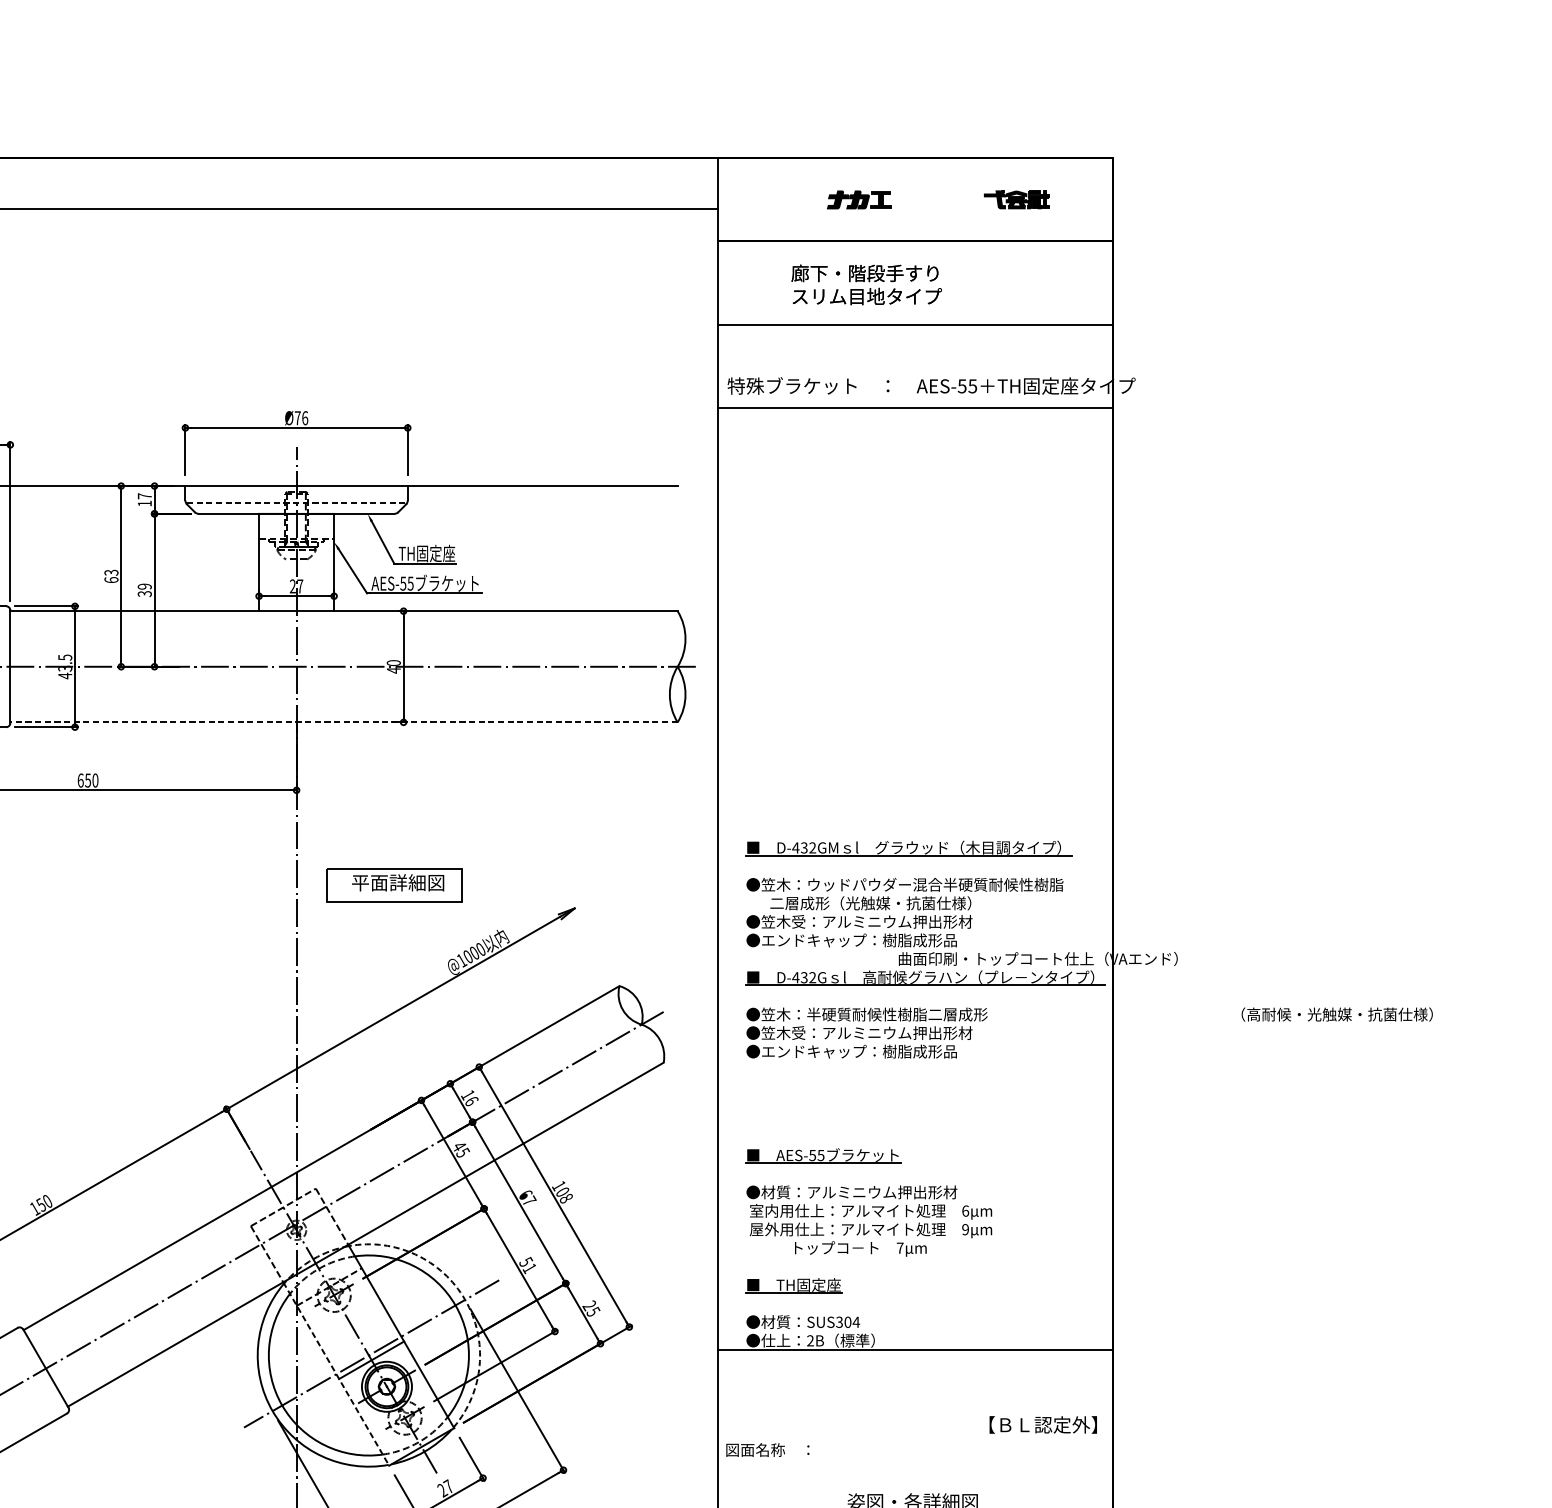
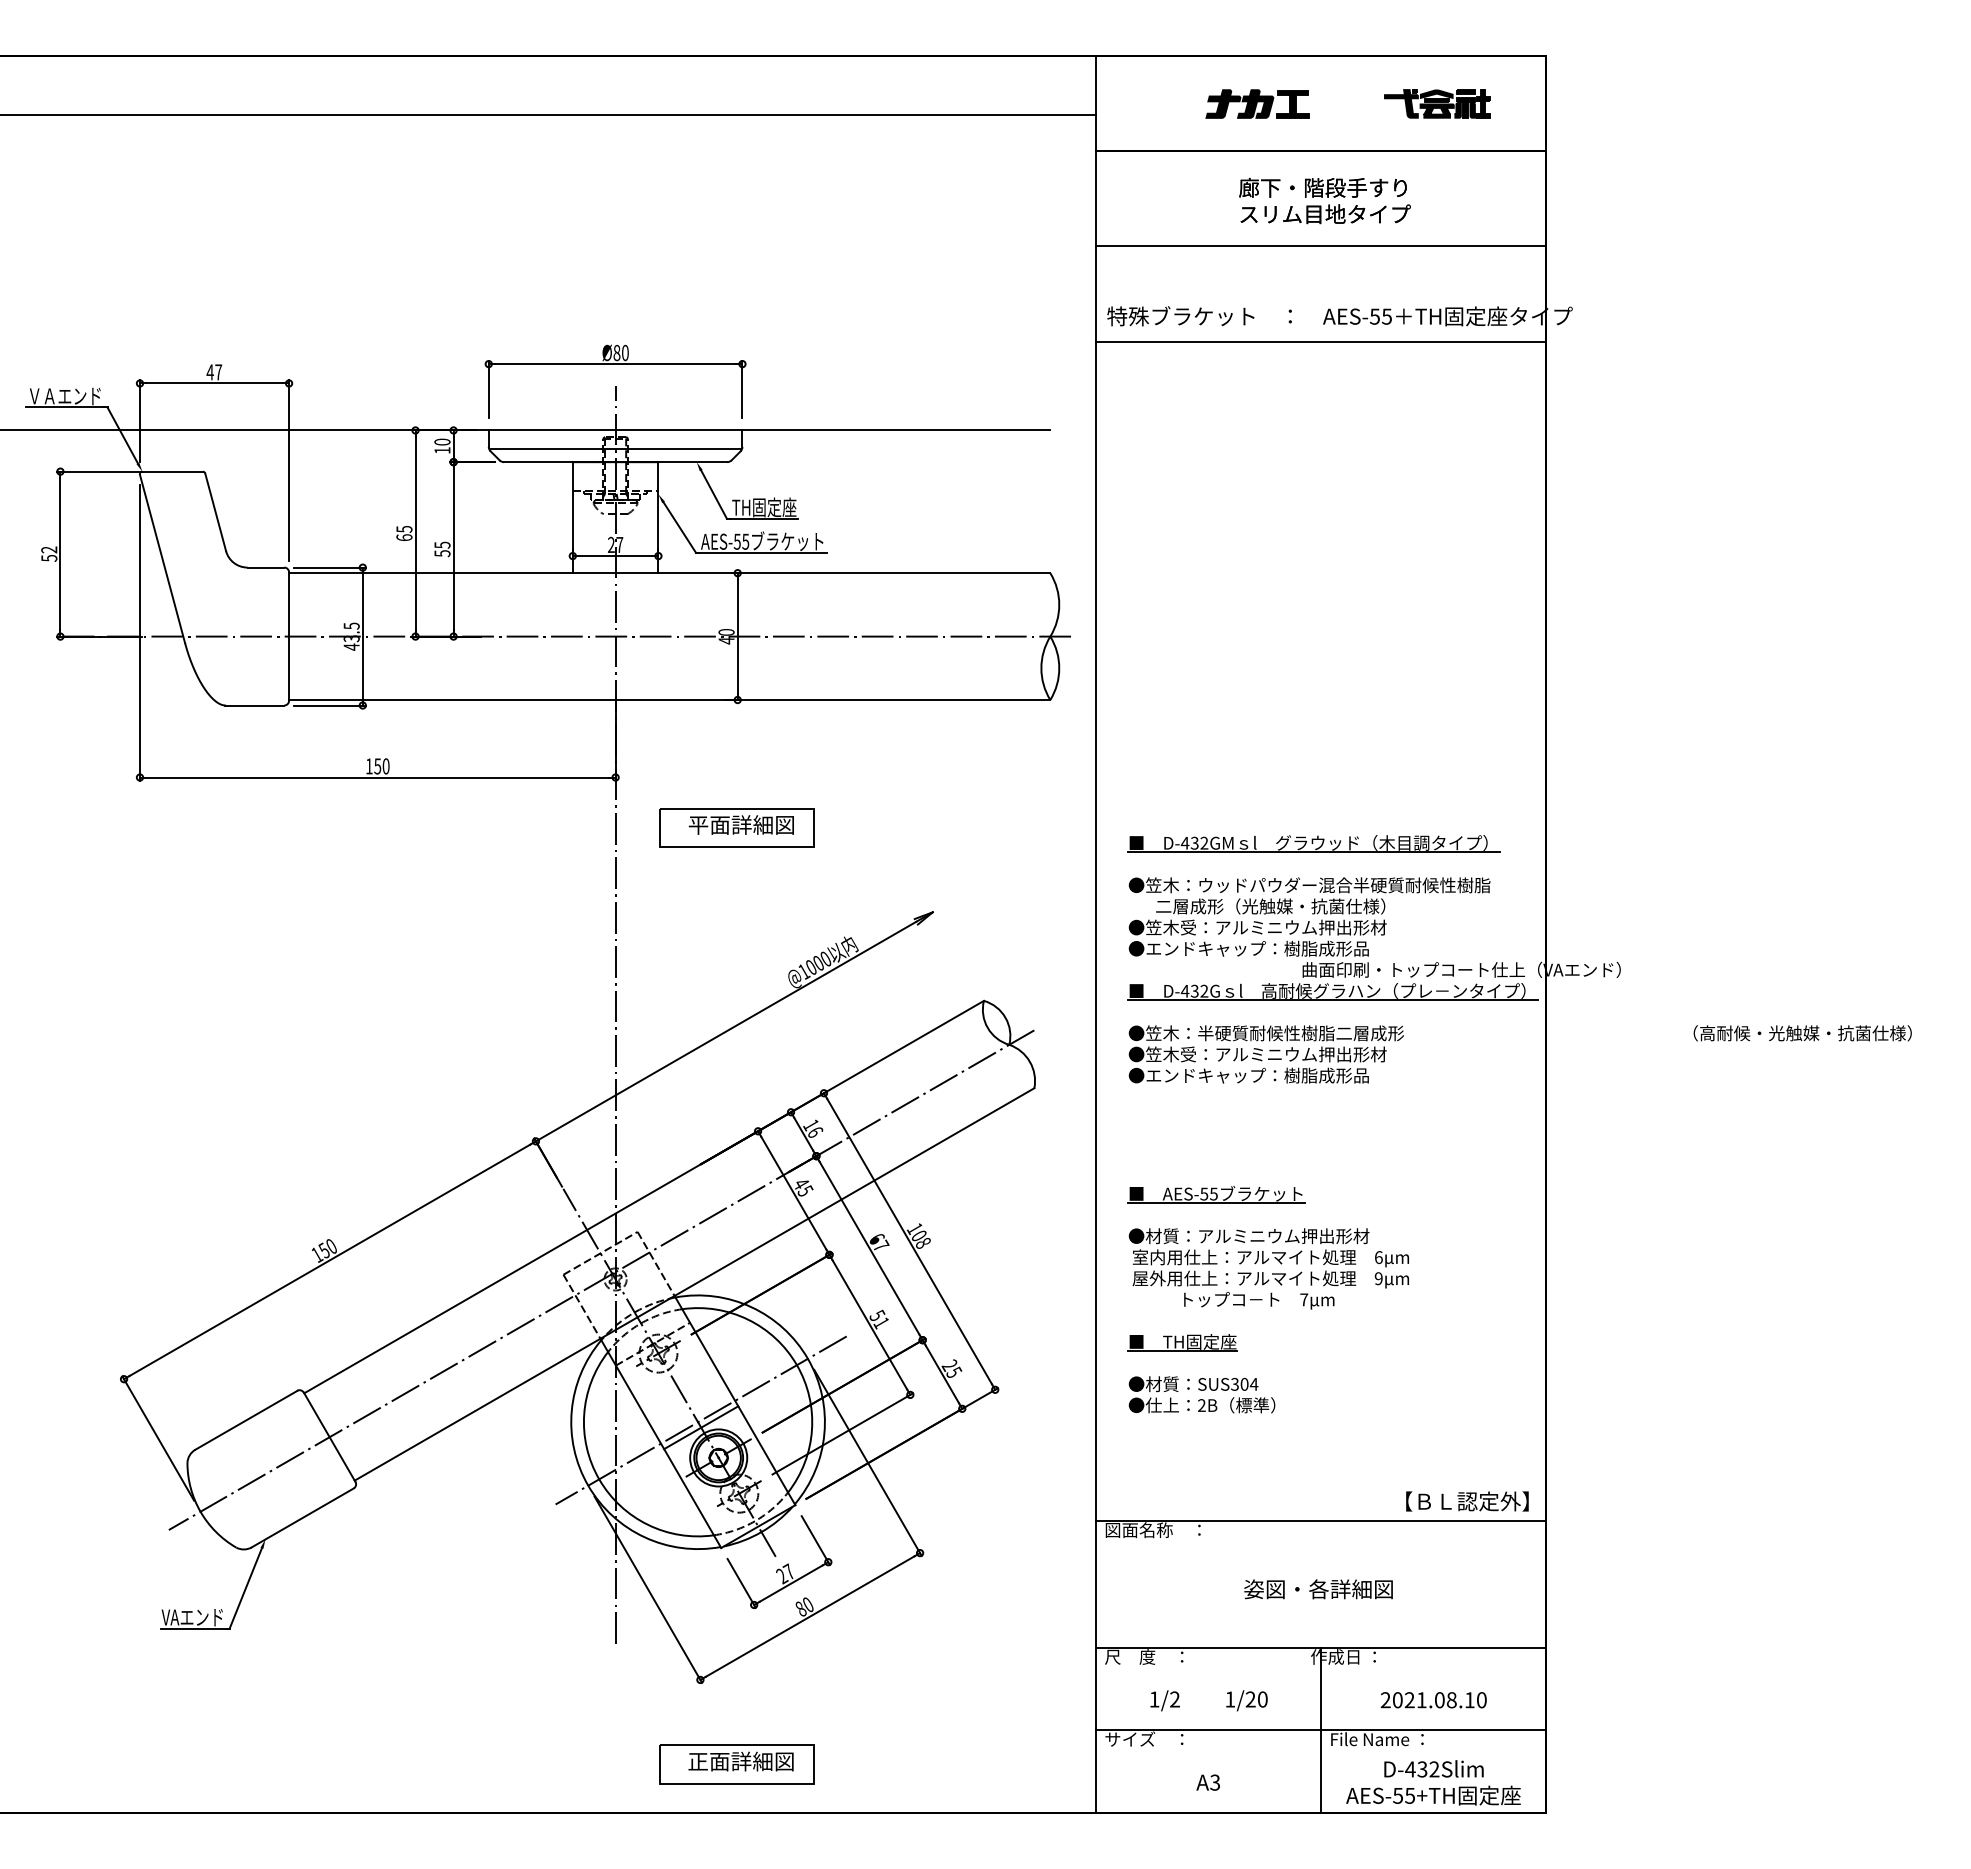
part: (859, 199) -> (1257, 103), size x1.43
part: (1017, 199) -> (1437, 103), size x1.43
text: (866, 284) -> (1324, 200), moved
text: (300, 417) -> (620, 352), Ø76 -> Ø80
text: (144, 495) -> (442, 441), 17 -> 10
line: (296, 502) -> (615, 449), dashed -> solid
text: (110, 572) -> (403, 529), 63 -> 65
text: (144, 589) -> (442, 548), 39 -> 55
line: (343, 722) -> (669, 700), dashed -> solid
text: (80, 780) -> (369, 766), 650 -> 150
part: (393, 884) -> (736, 827), moved
arc: (464, 1299) -> (807, 1358), dashed -> solid
line: (915, 1350) -> (1321, 1521), moved
line: (335, 1374) -> (660, 1443), dashed -> solid

